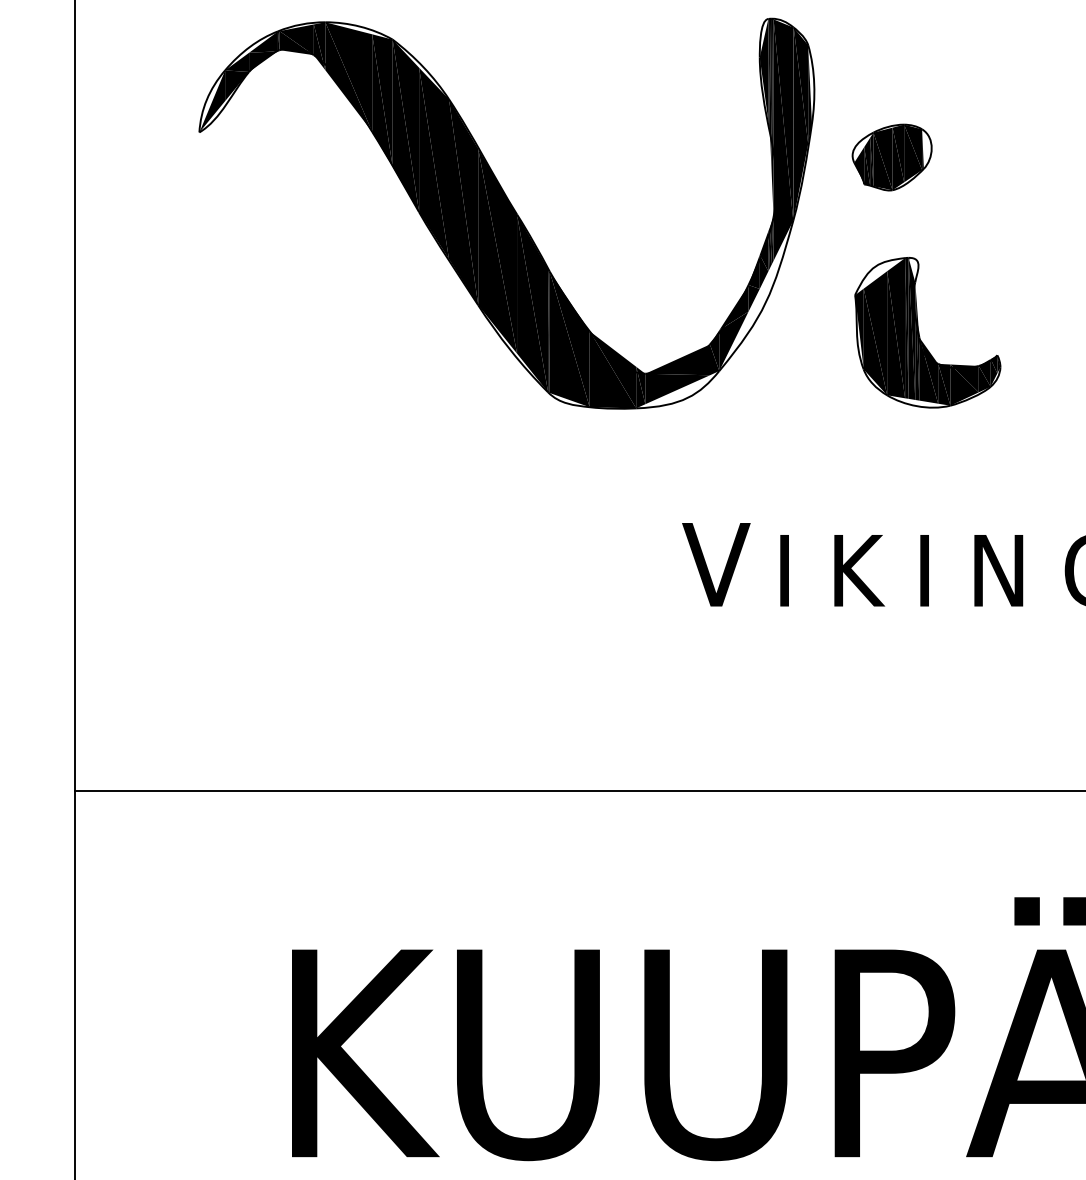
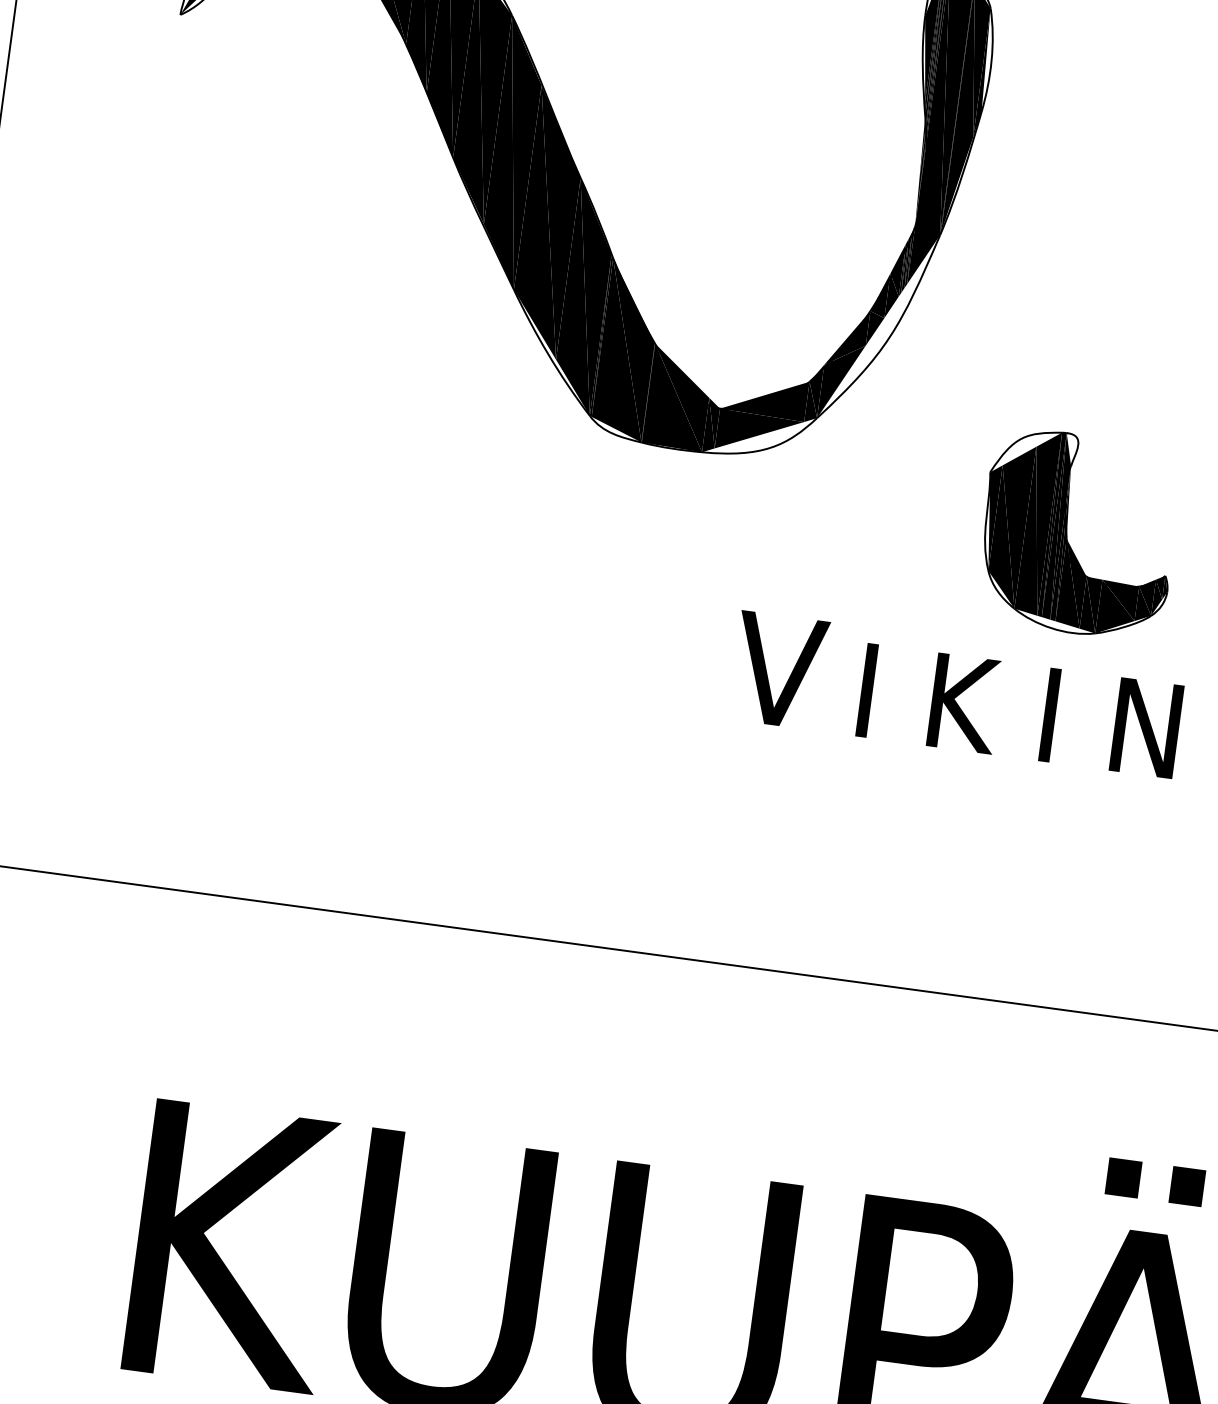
part: (891, 157) -> (1079, 169), removed
part: (919, 332) -> (1067, 532), moved

